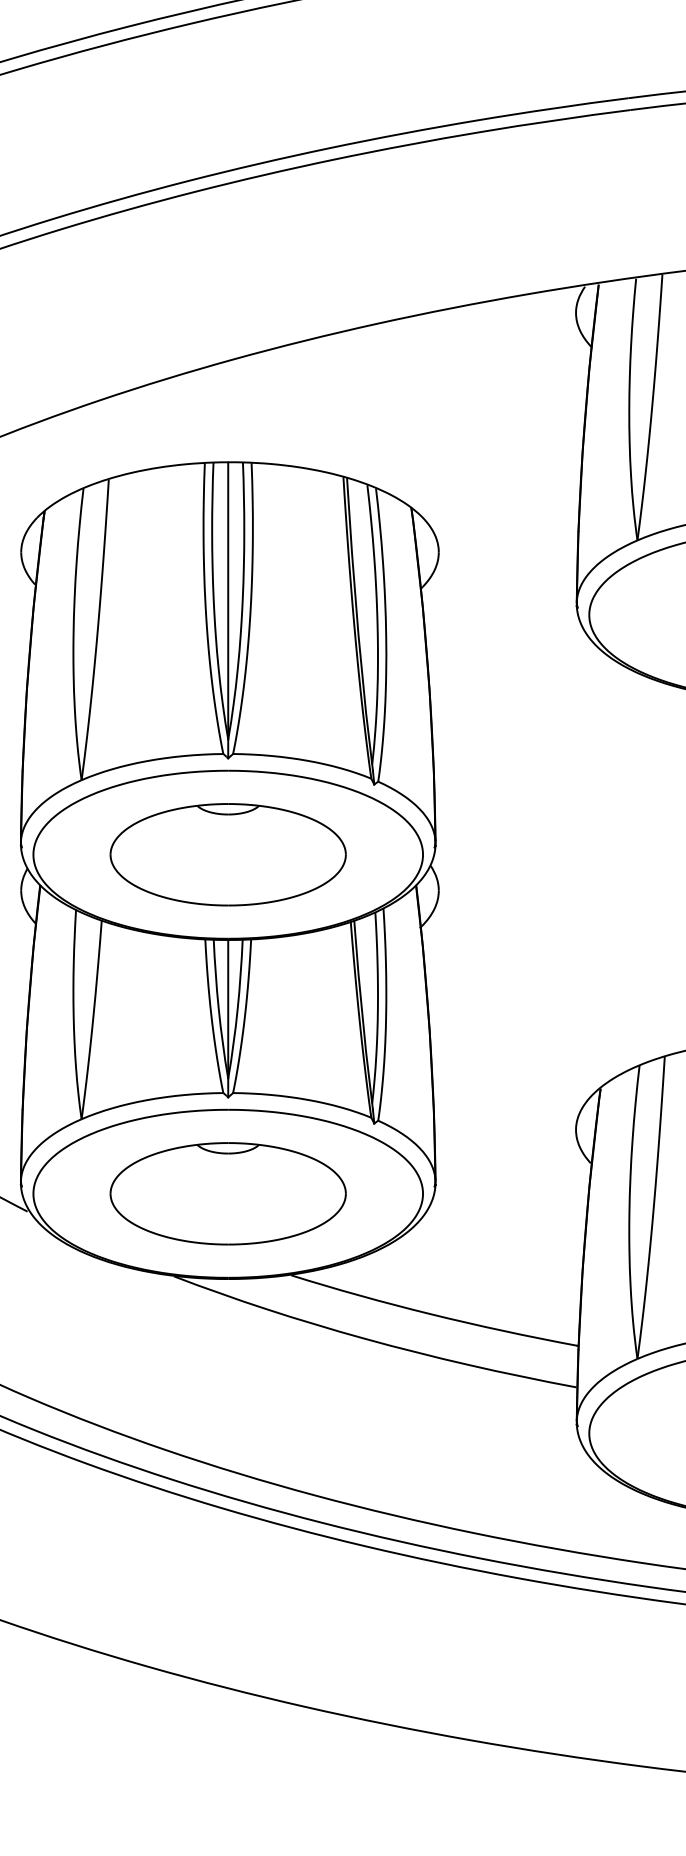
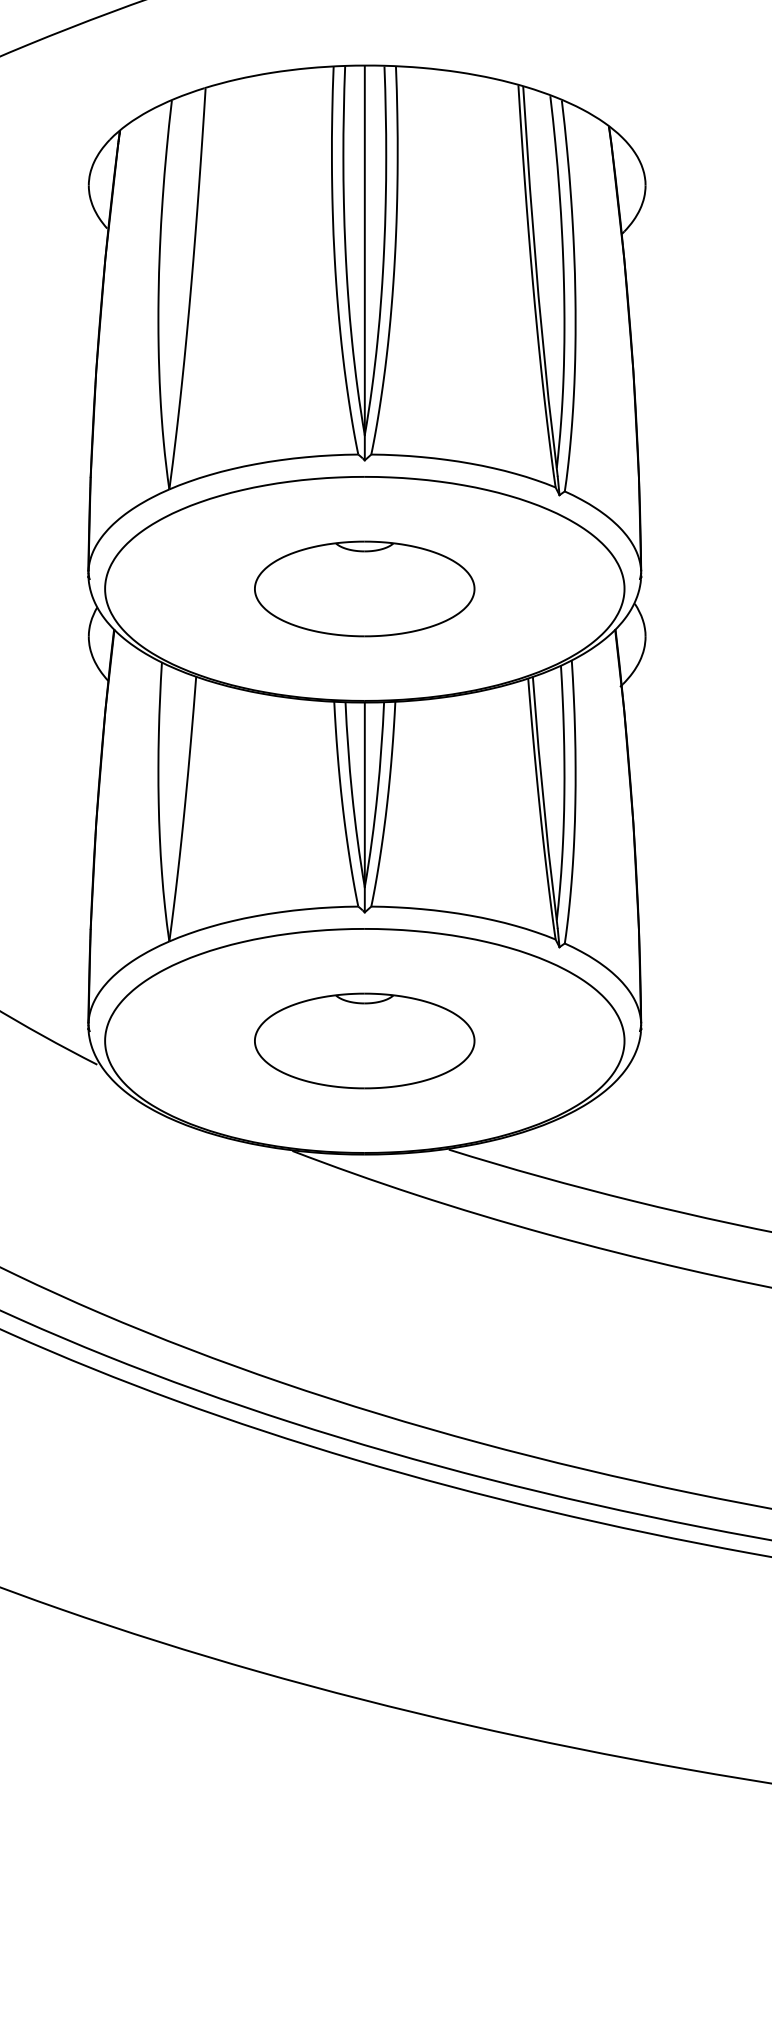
part: (227, 854) -> (363, 588), size x0.7
part: (227, 1193) -> (363, 1040), size x0.7

